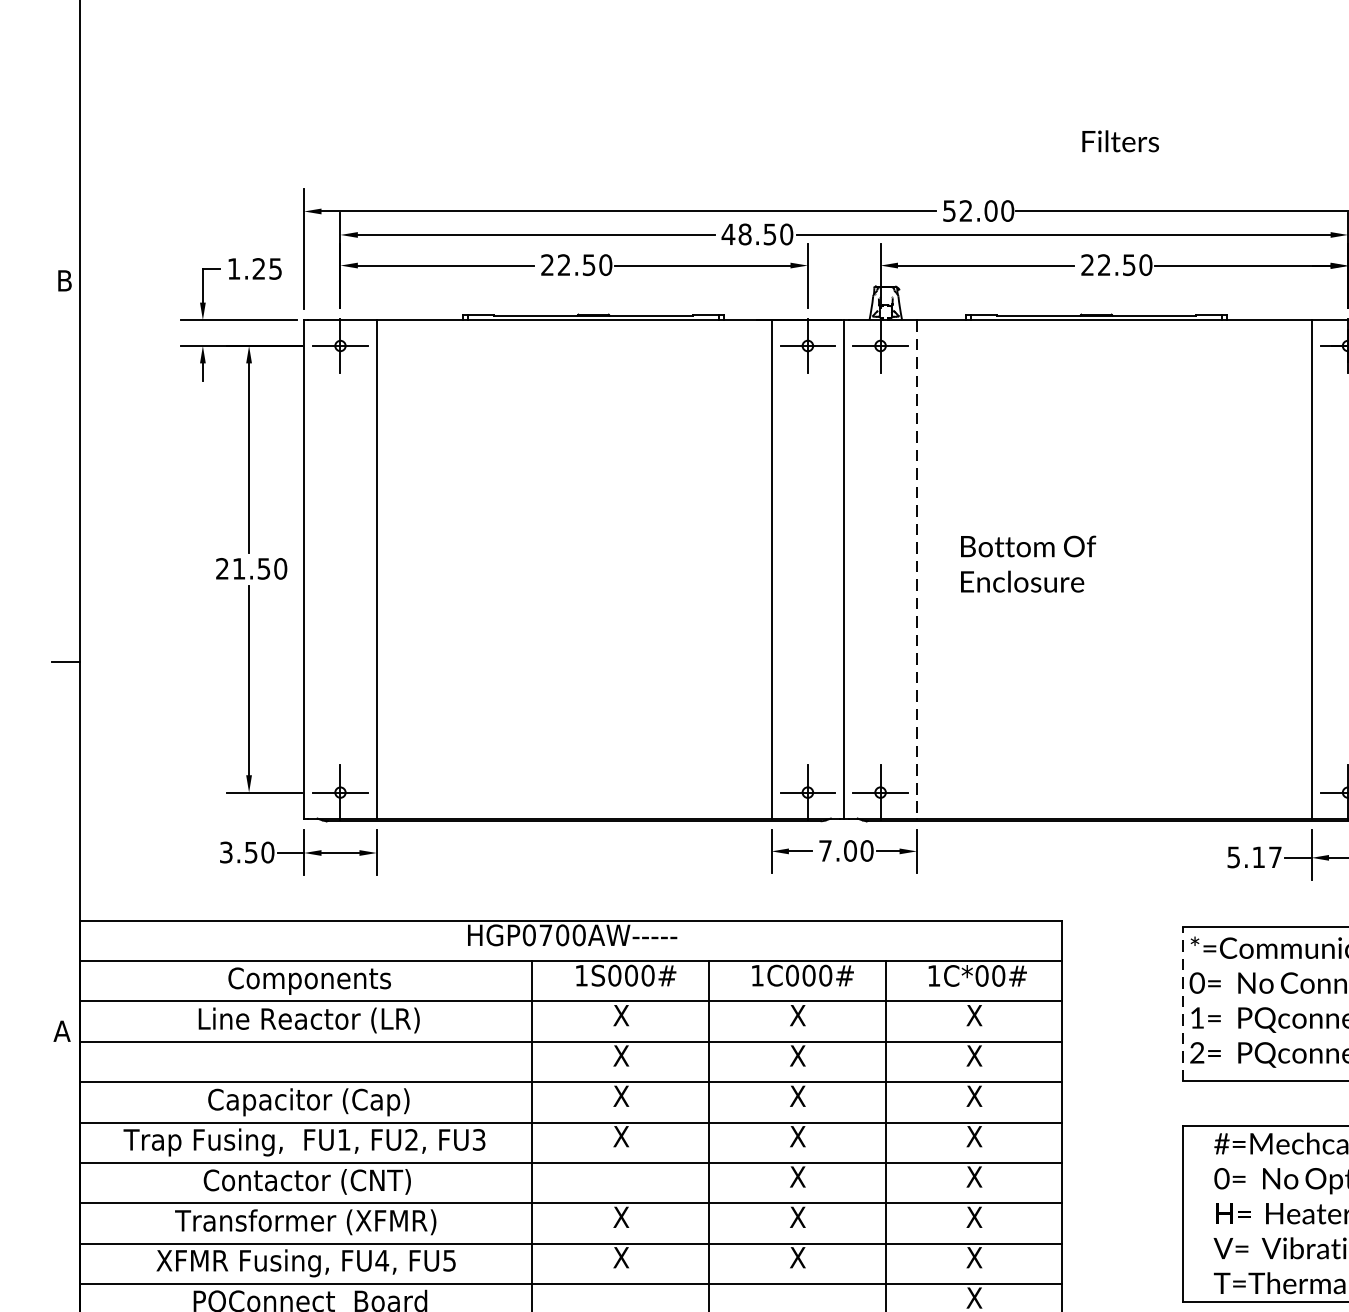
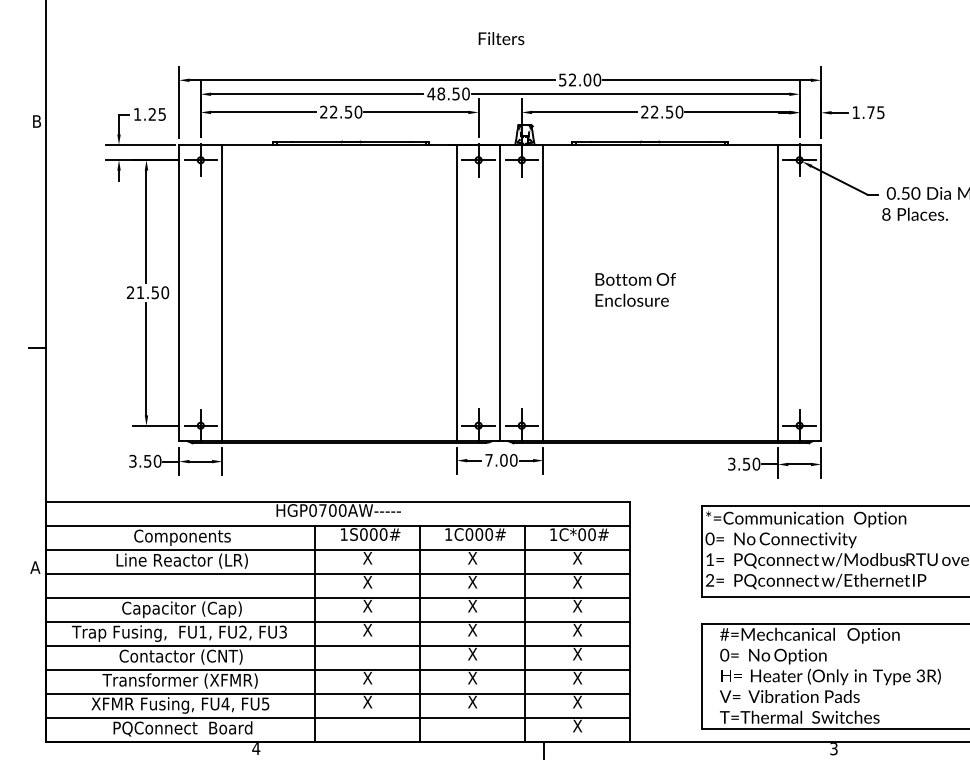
text: (1120, 141) -> (501, 38), moved
text: (1028, 563) -> (635, 289), moved
line: (917, 570) -> (543, 293), dashed -> solid
text: (1255, 856) -> (744, 463), 5.17 -> 3.50
line: (1182, 1004) -> (701, 551), dashed -> solid

